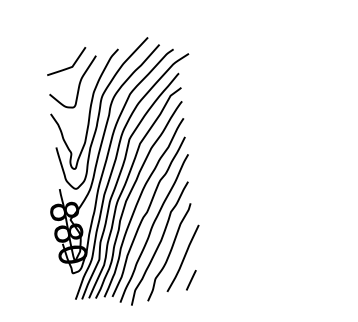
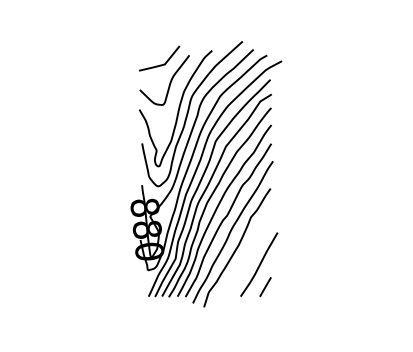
curve: (168, 252) -> (245, 257), removed

